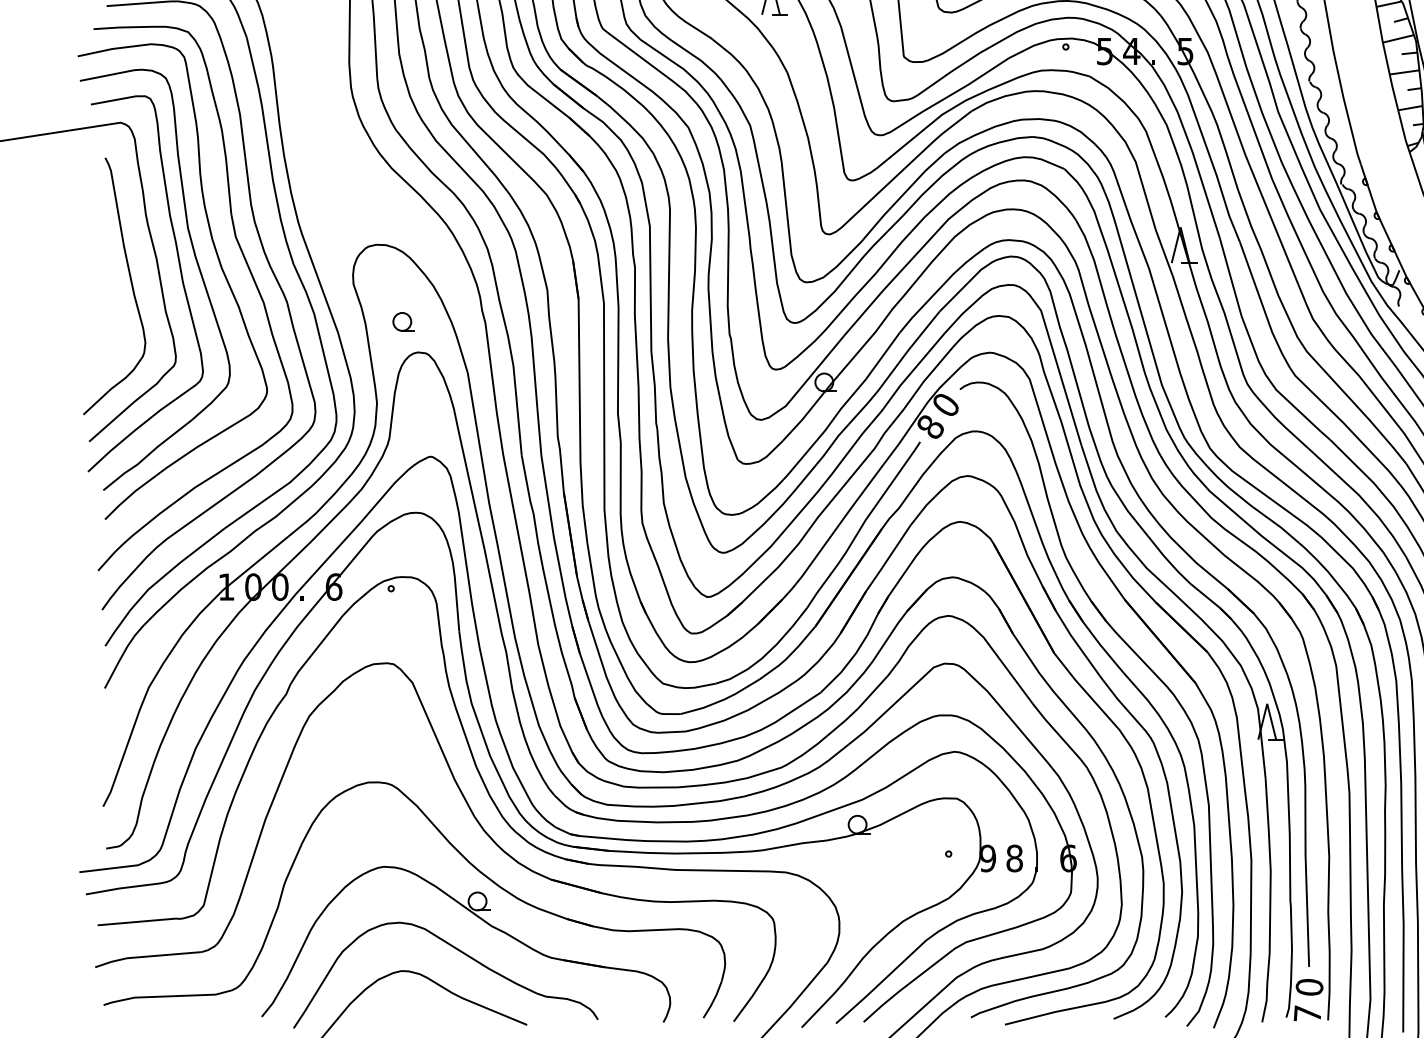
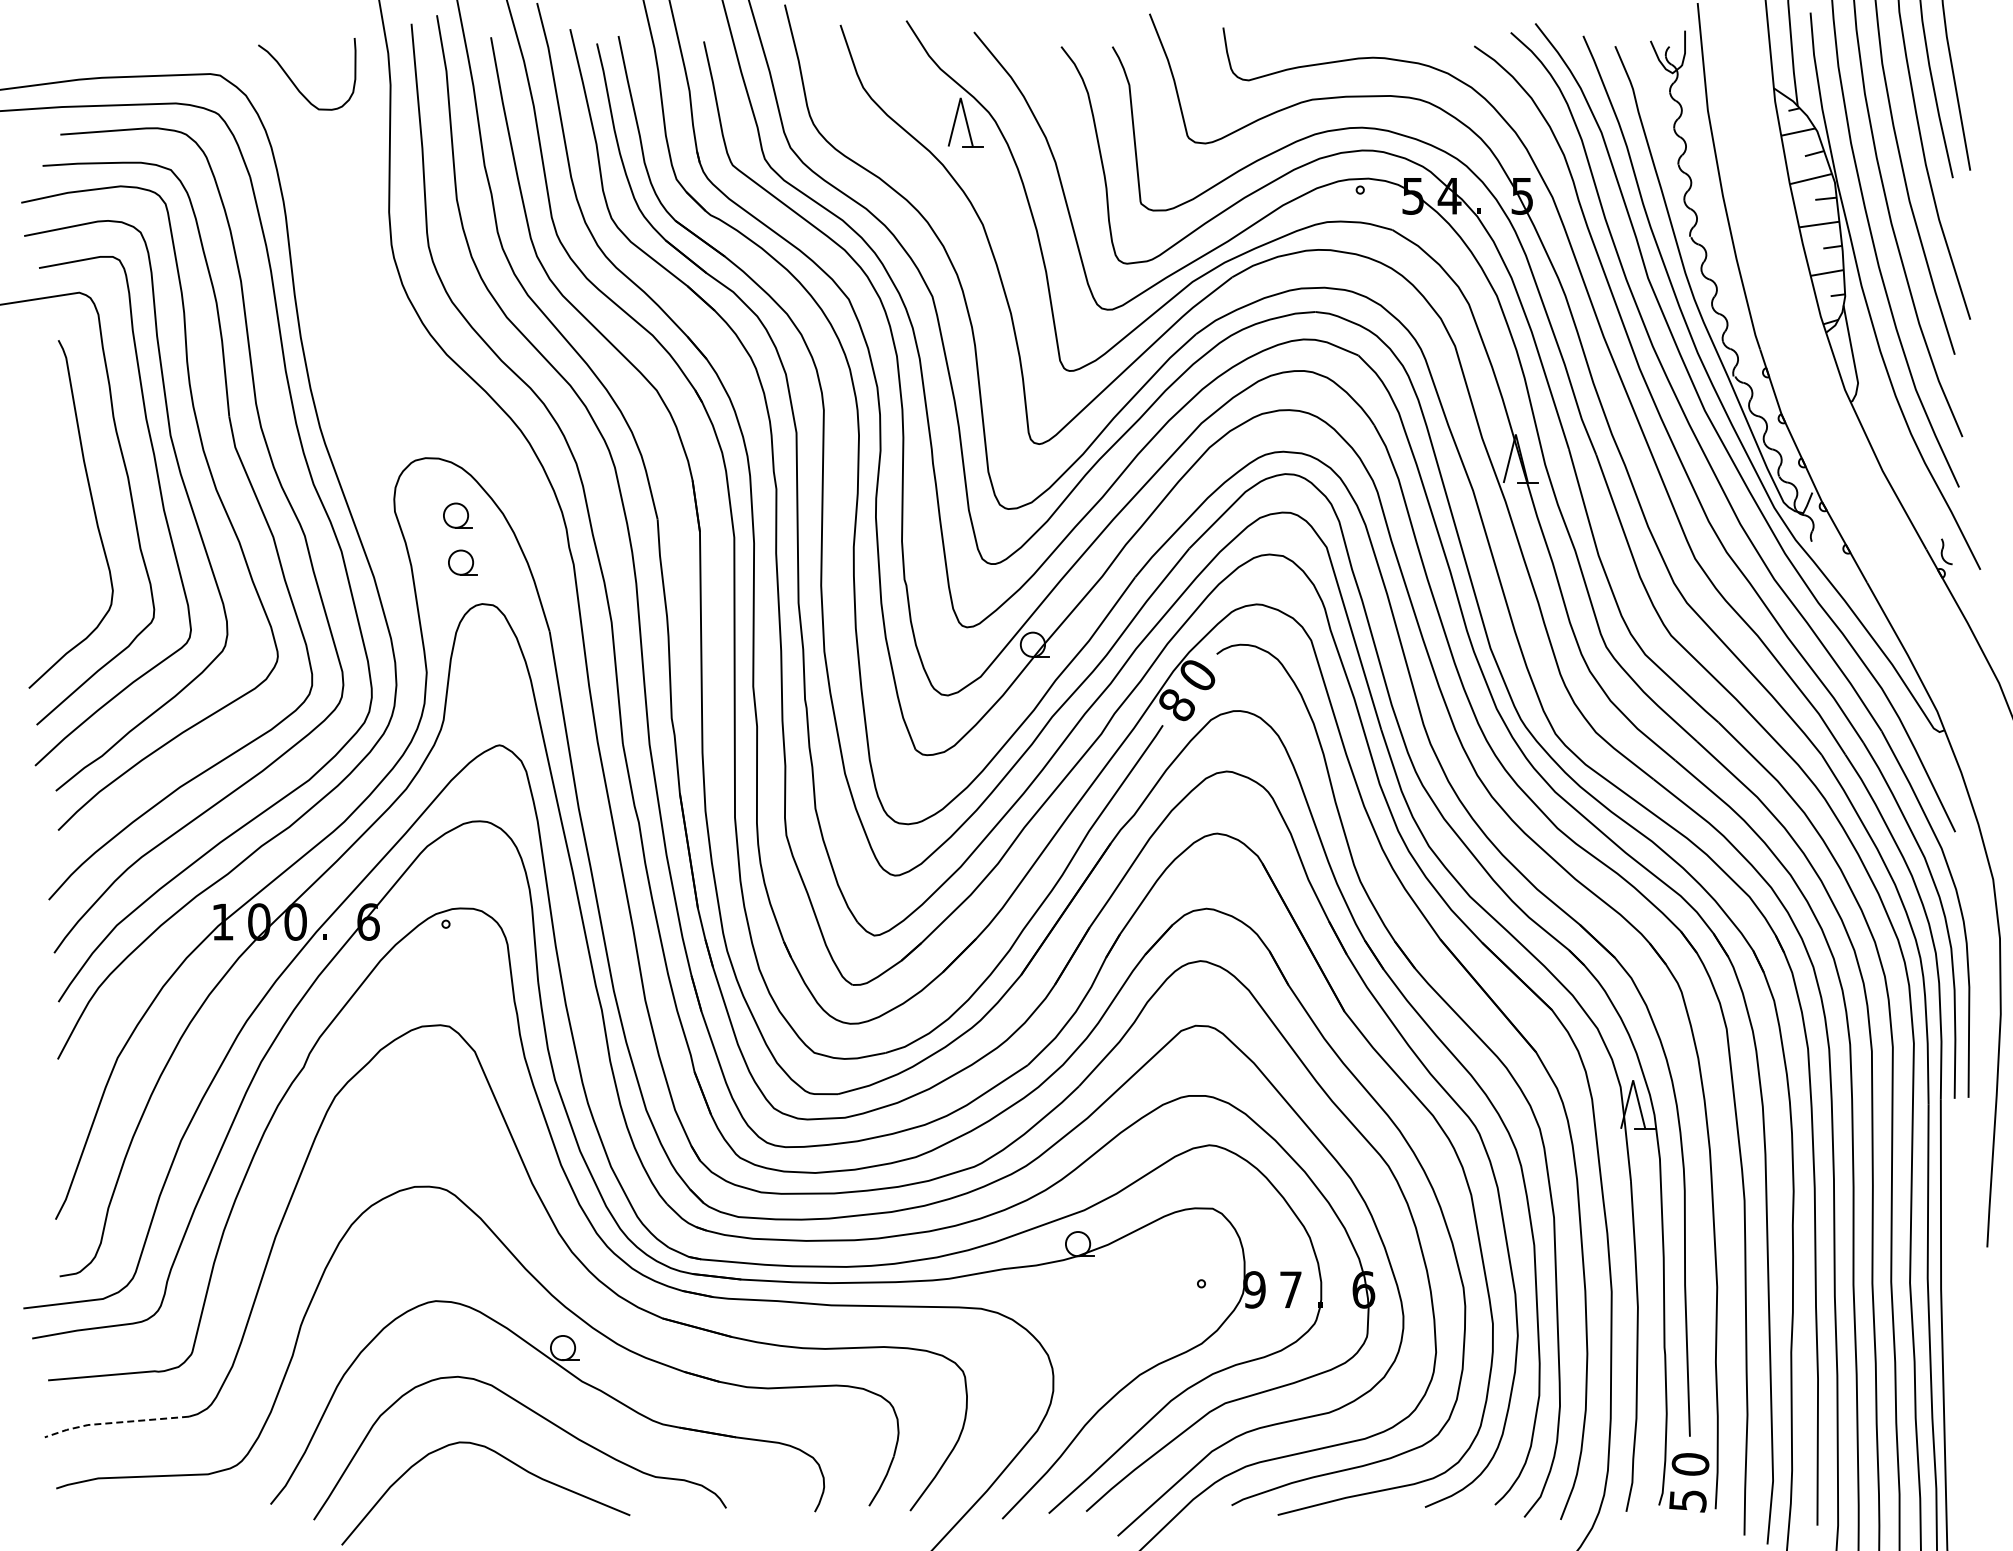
part: (399, 287) -> (457, 515), added
text: (1014, 858) -> (1290, 1289), 8 -> 7
line: (146, 956) -> (114, 1422), solid -> dashed
text: (1307, 1013) -> (1687, 1500), 7 -> 5

